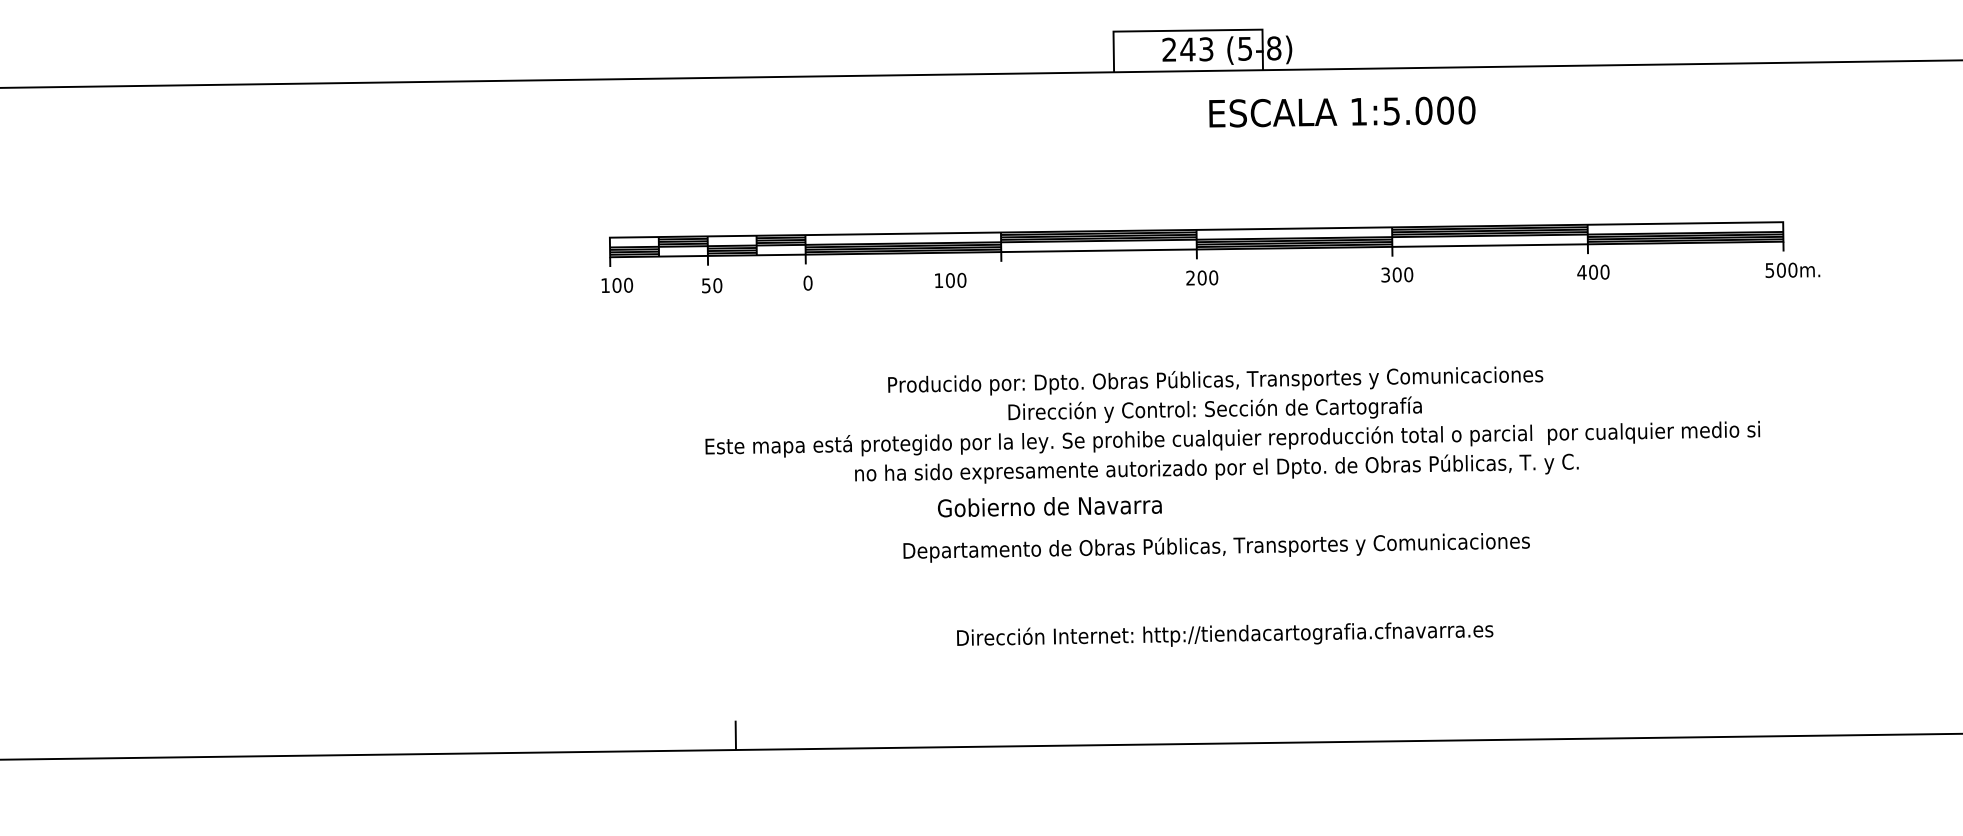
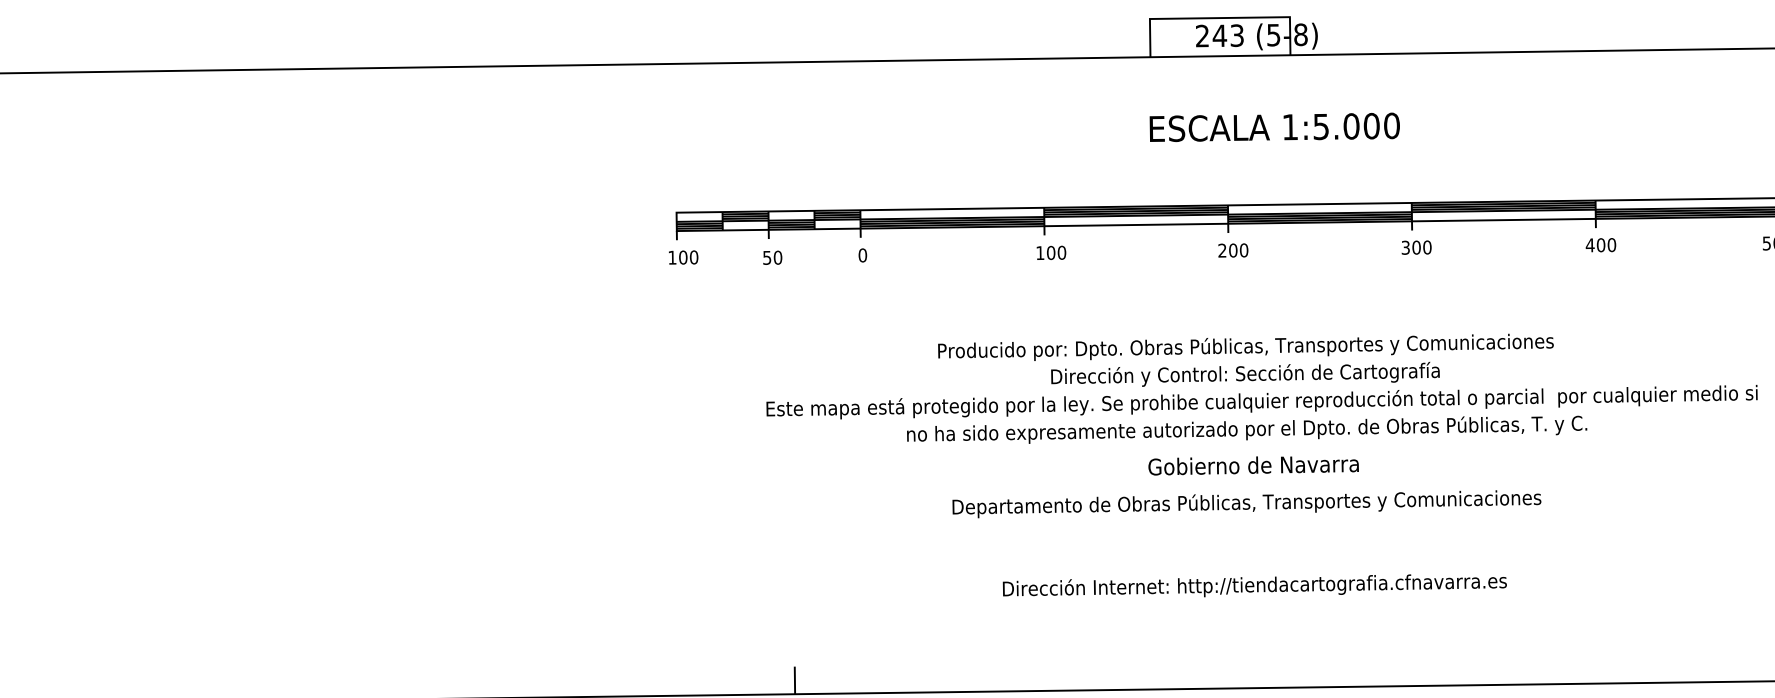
text: (1342, 111) -> (1274, 126), moved
text: (950, 280) -> (1051, 252), moved
text: (1049, 507) -> (1253, 466), moved

